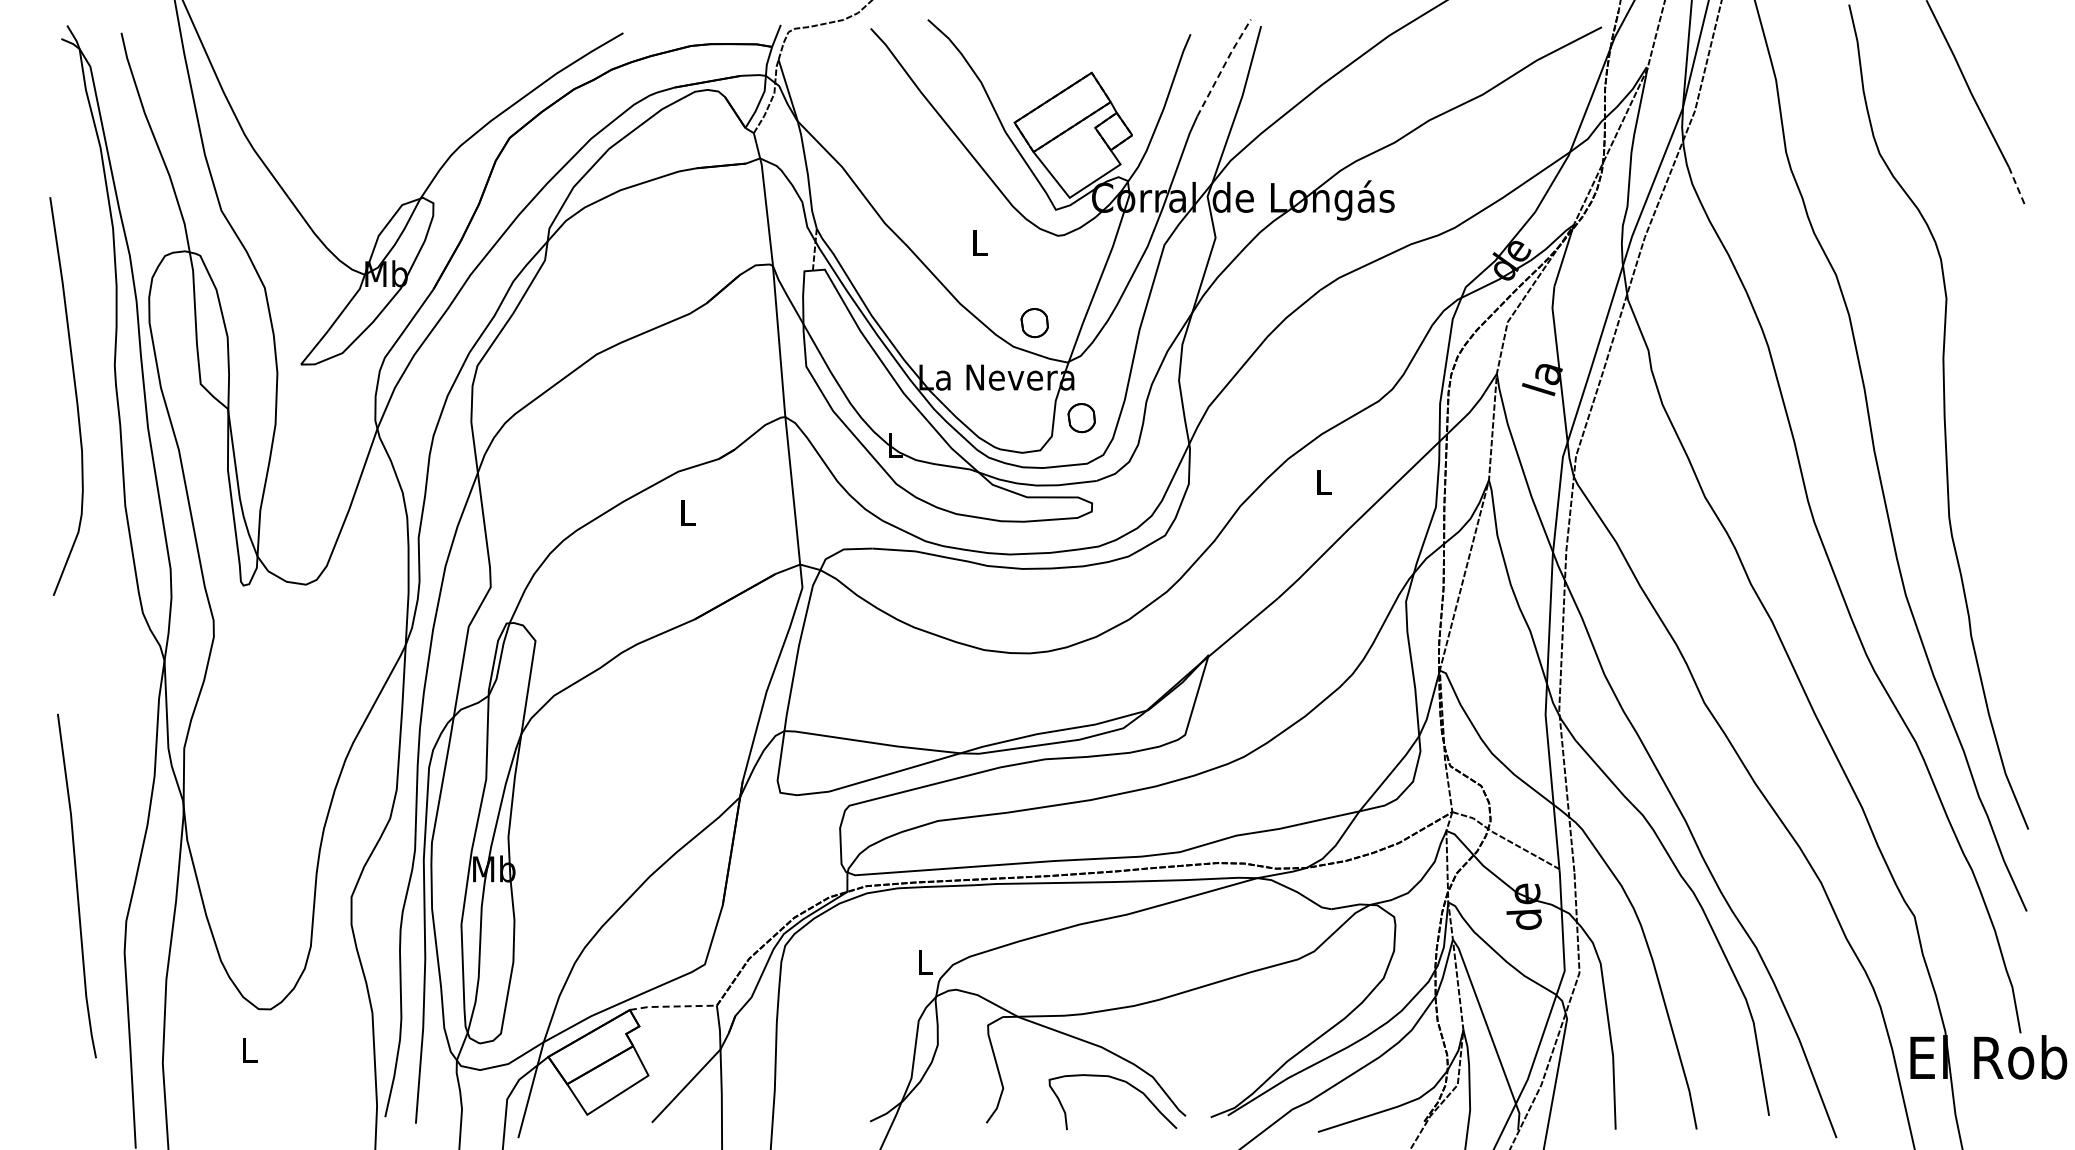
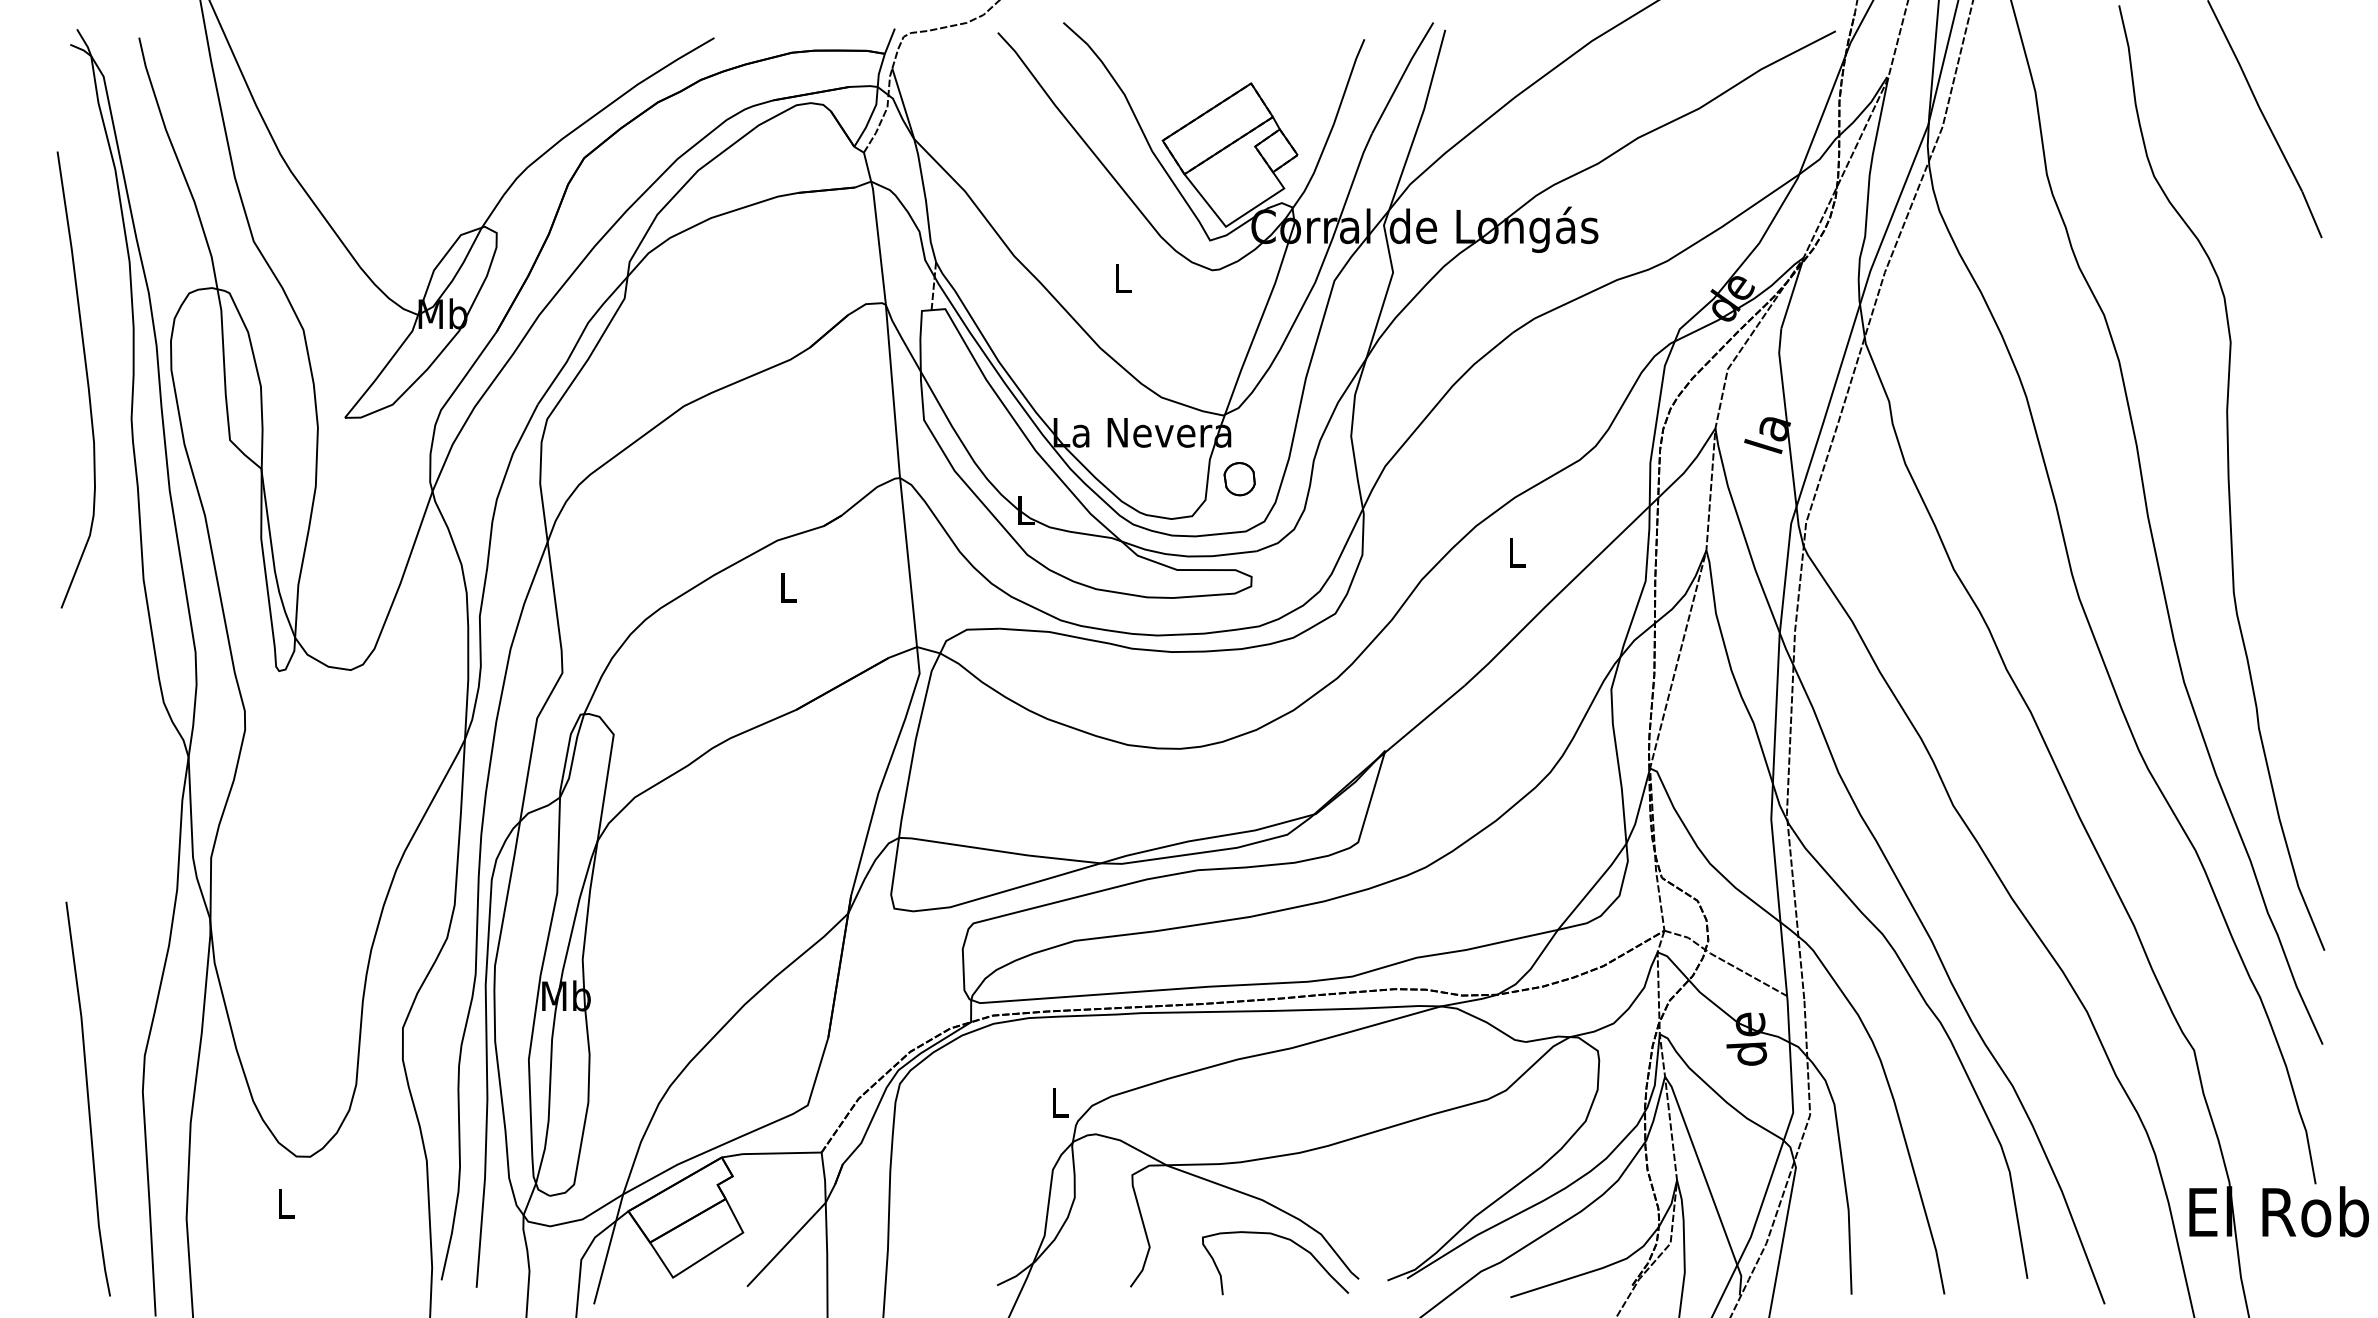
line: (1223, 66) -> (1402, 76), dashed -> solid
line: (2017, 187) -> (2312, 214), dashed -> solid
part: (1034, 323) -> (1185, 370), removed
curve: (75, 396) -> (86, 379), moved
line: (76, 885) -> (87, 1098), moved
line: (673, 1006) -> (771, 1153), dashed -> solid

